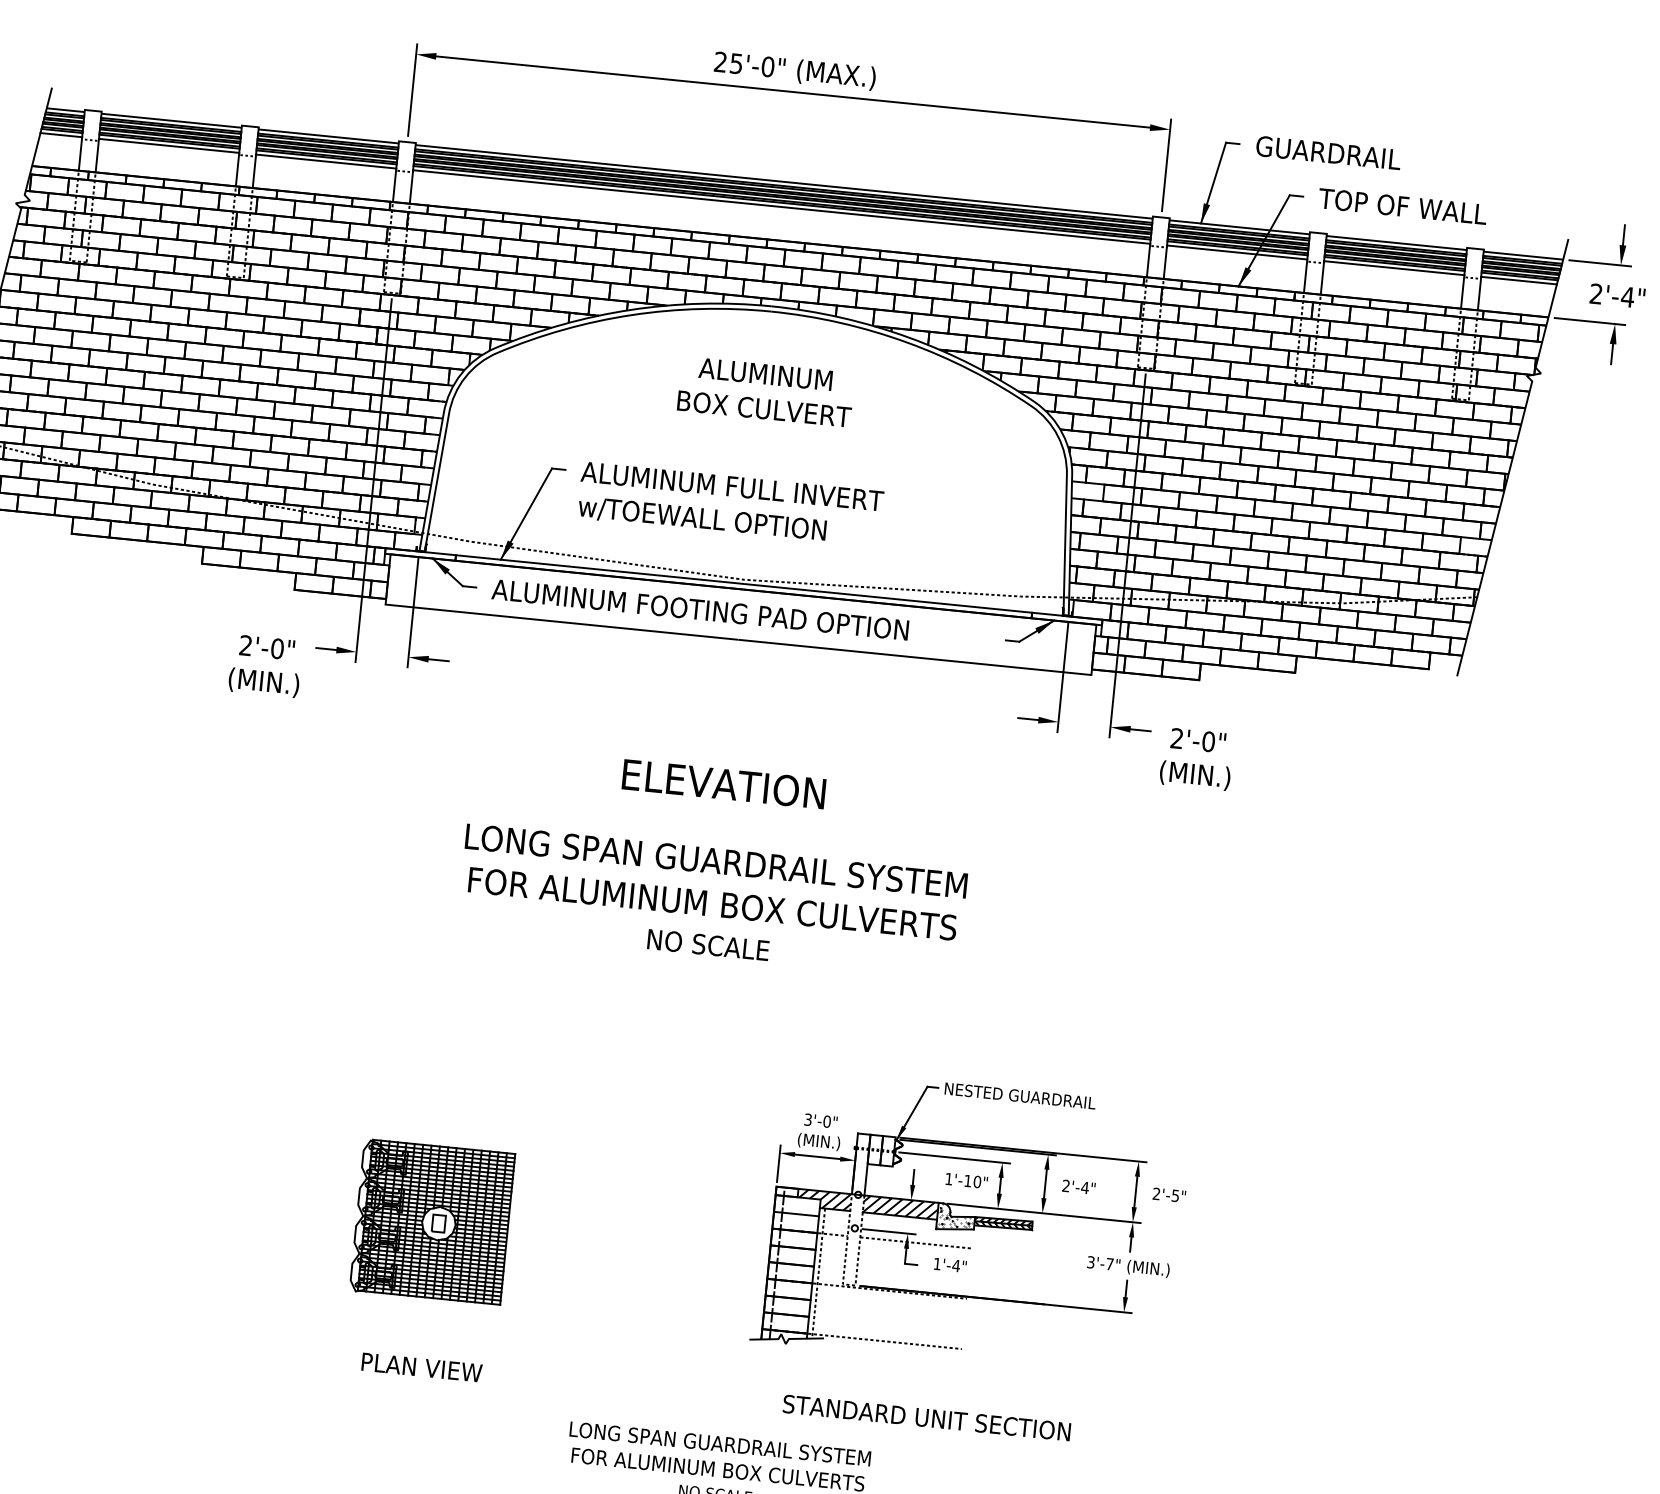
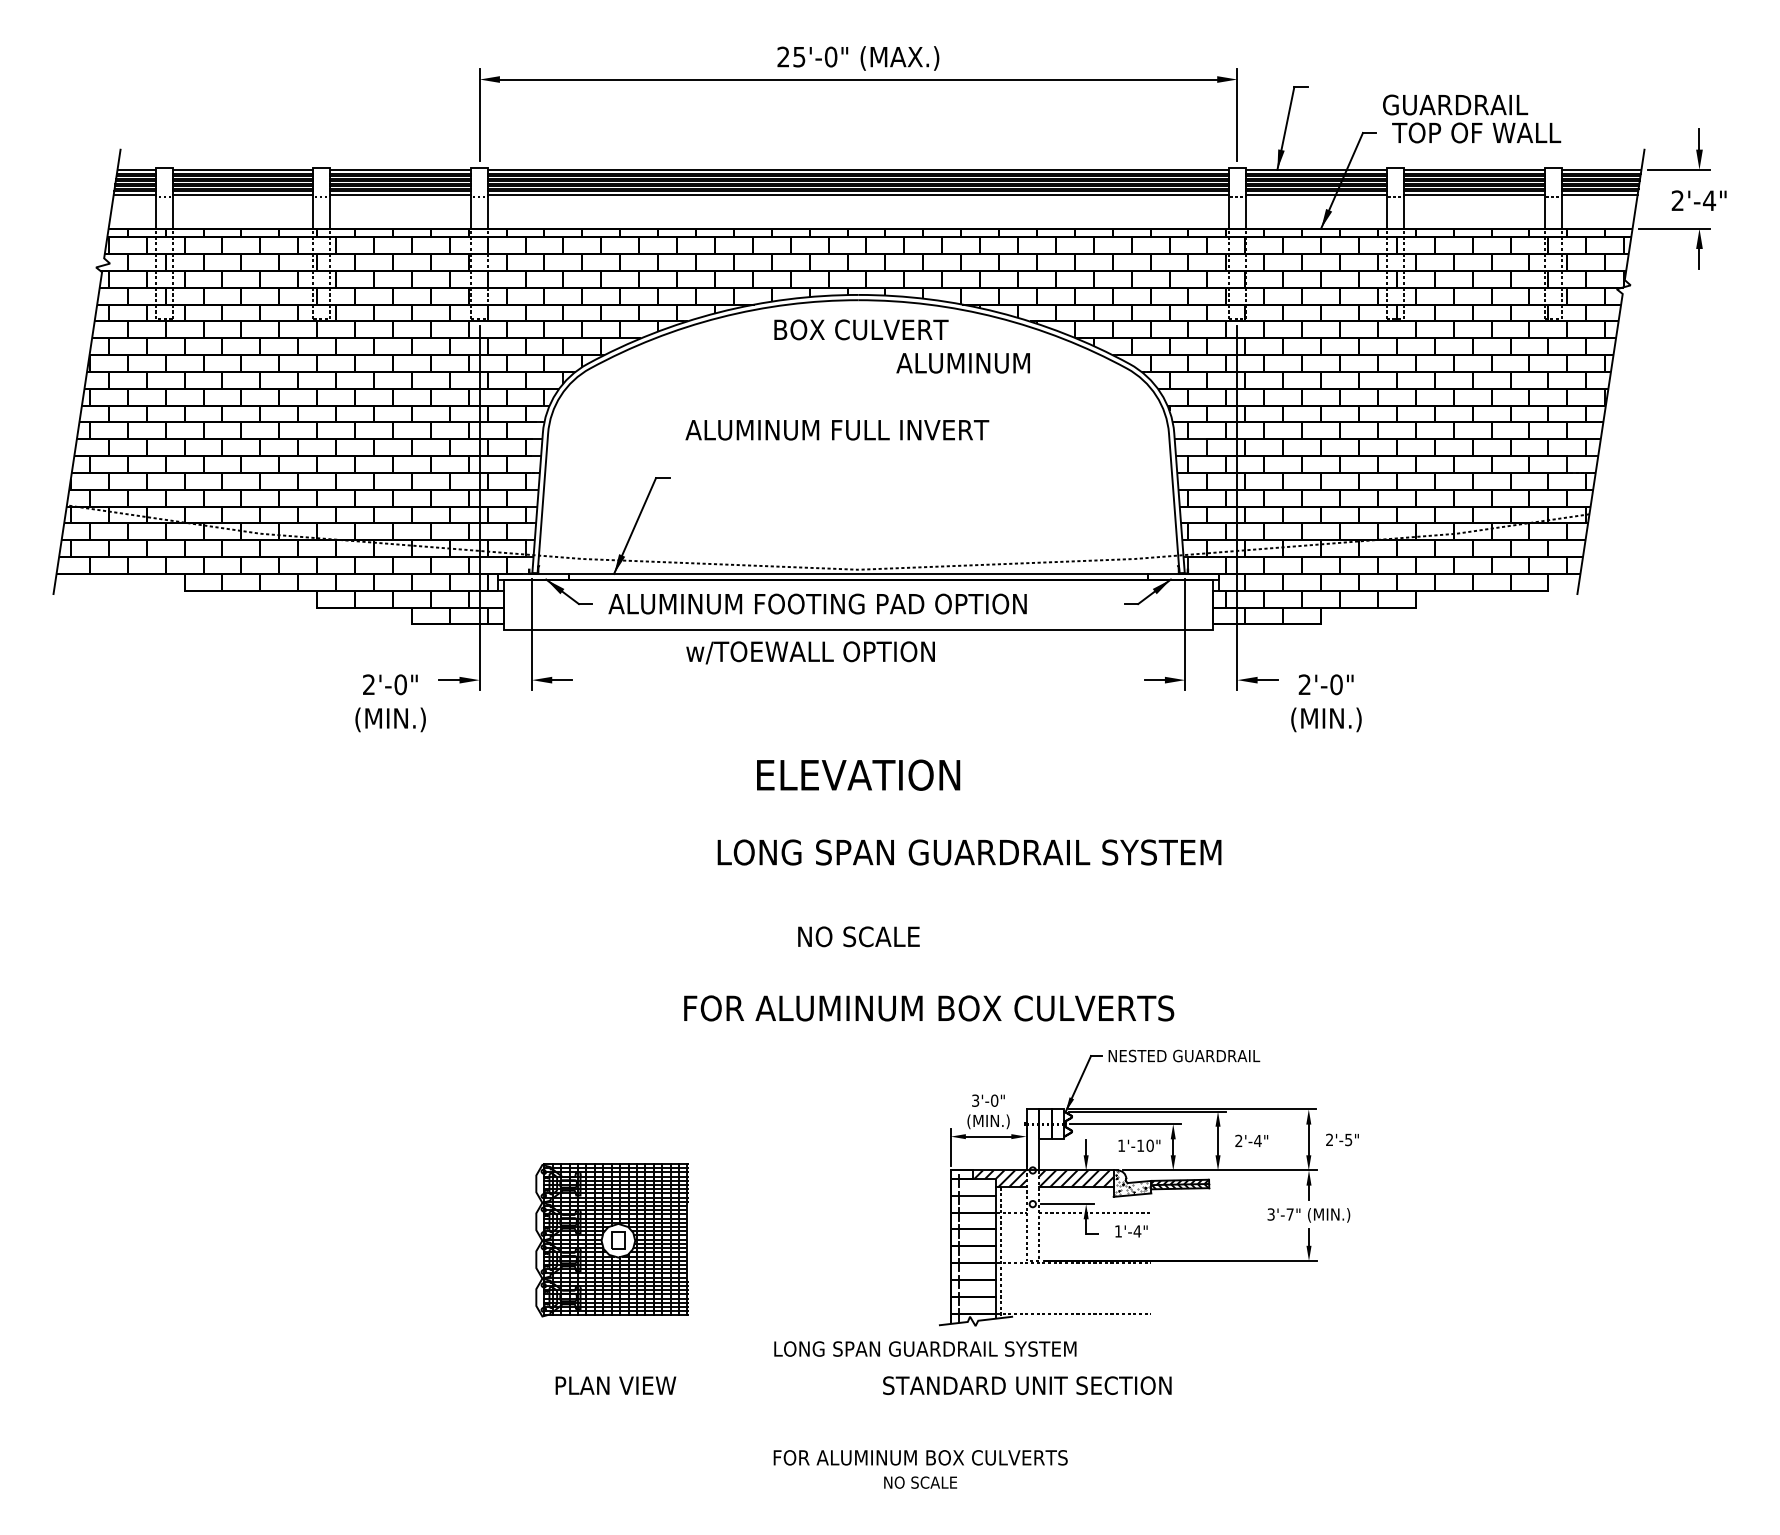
text: (1328, 152) -> (1455, 104), moved
text: (764, 374) -> (962, 363), moved
text: (764, 408) -> (861, 329), moved
text: (732, 486) -> (837, 430), moved
text: (702, 519) -> (810, 652), moved
text: (716, 861) -> (969, 852), moved
text: (713, 904) -> (929, 1008), moved
text: (927, 1417) -> (1027, 1385), moved
text: (720, 1443) -> (925, 1348), moved

